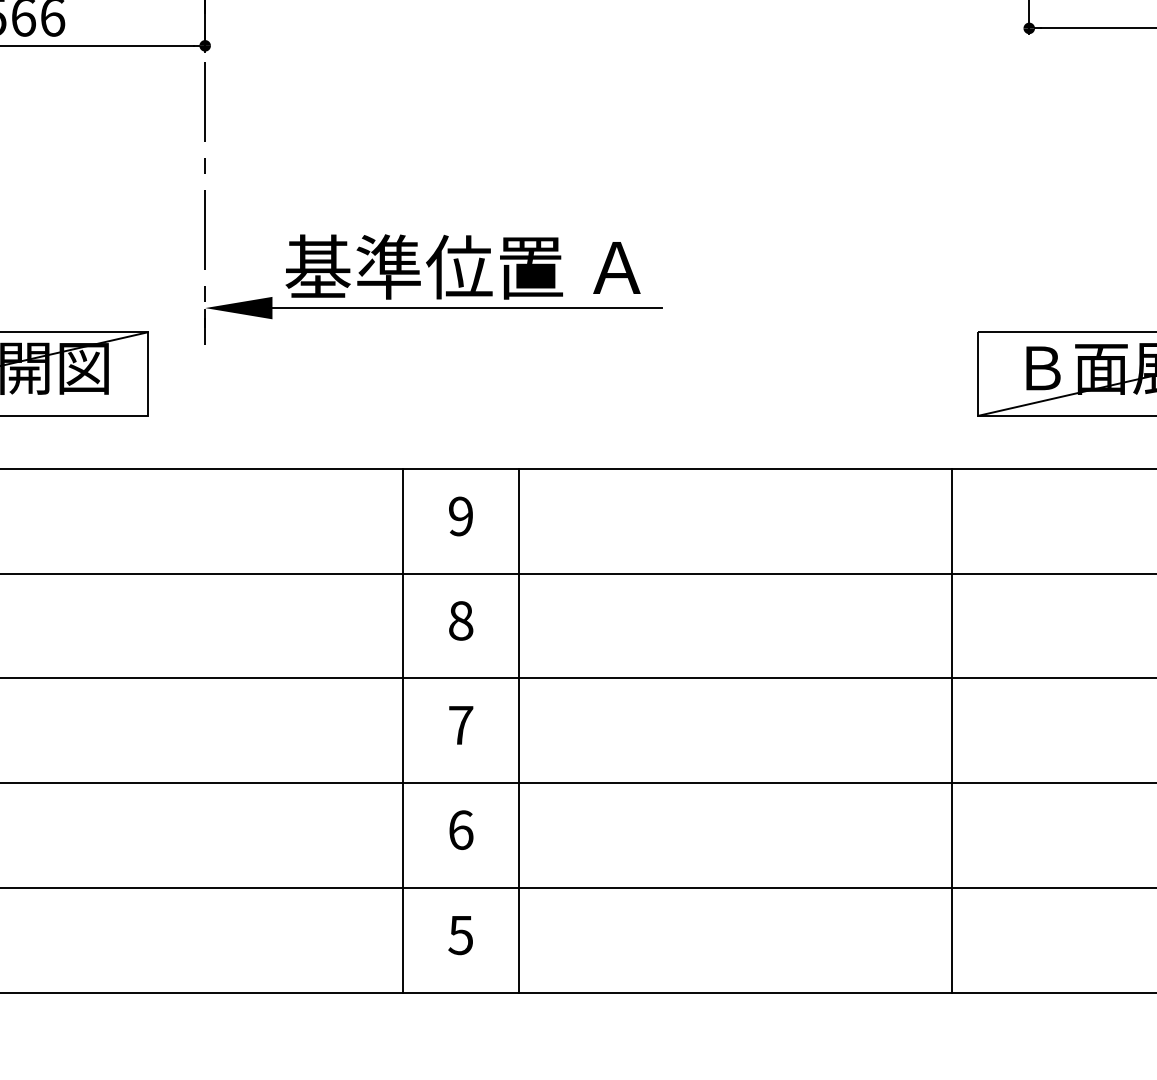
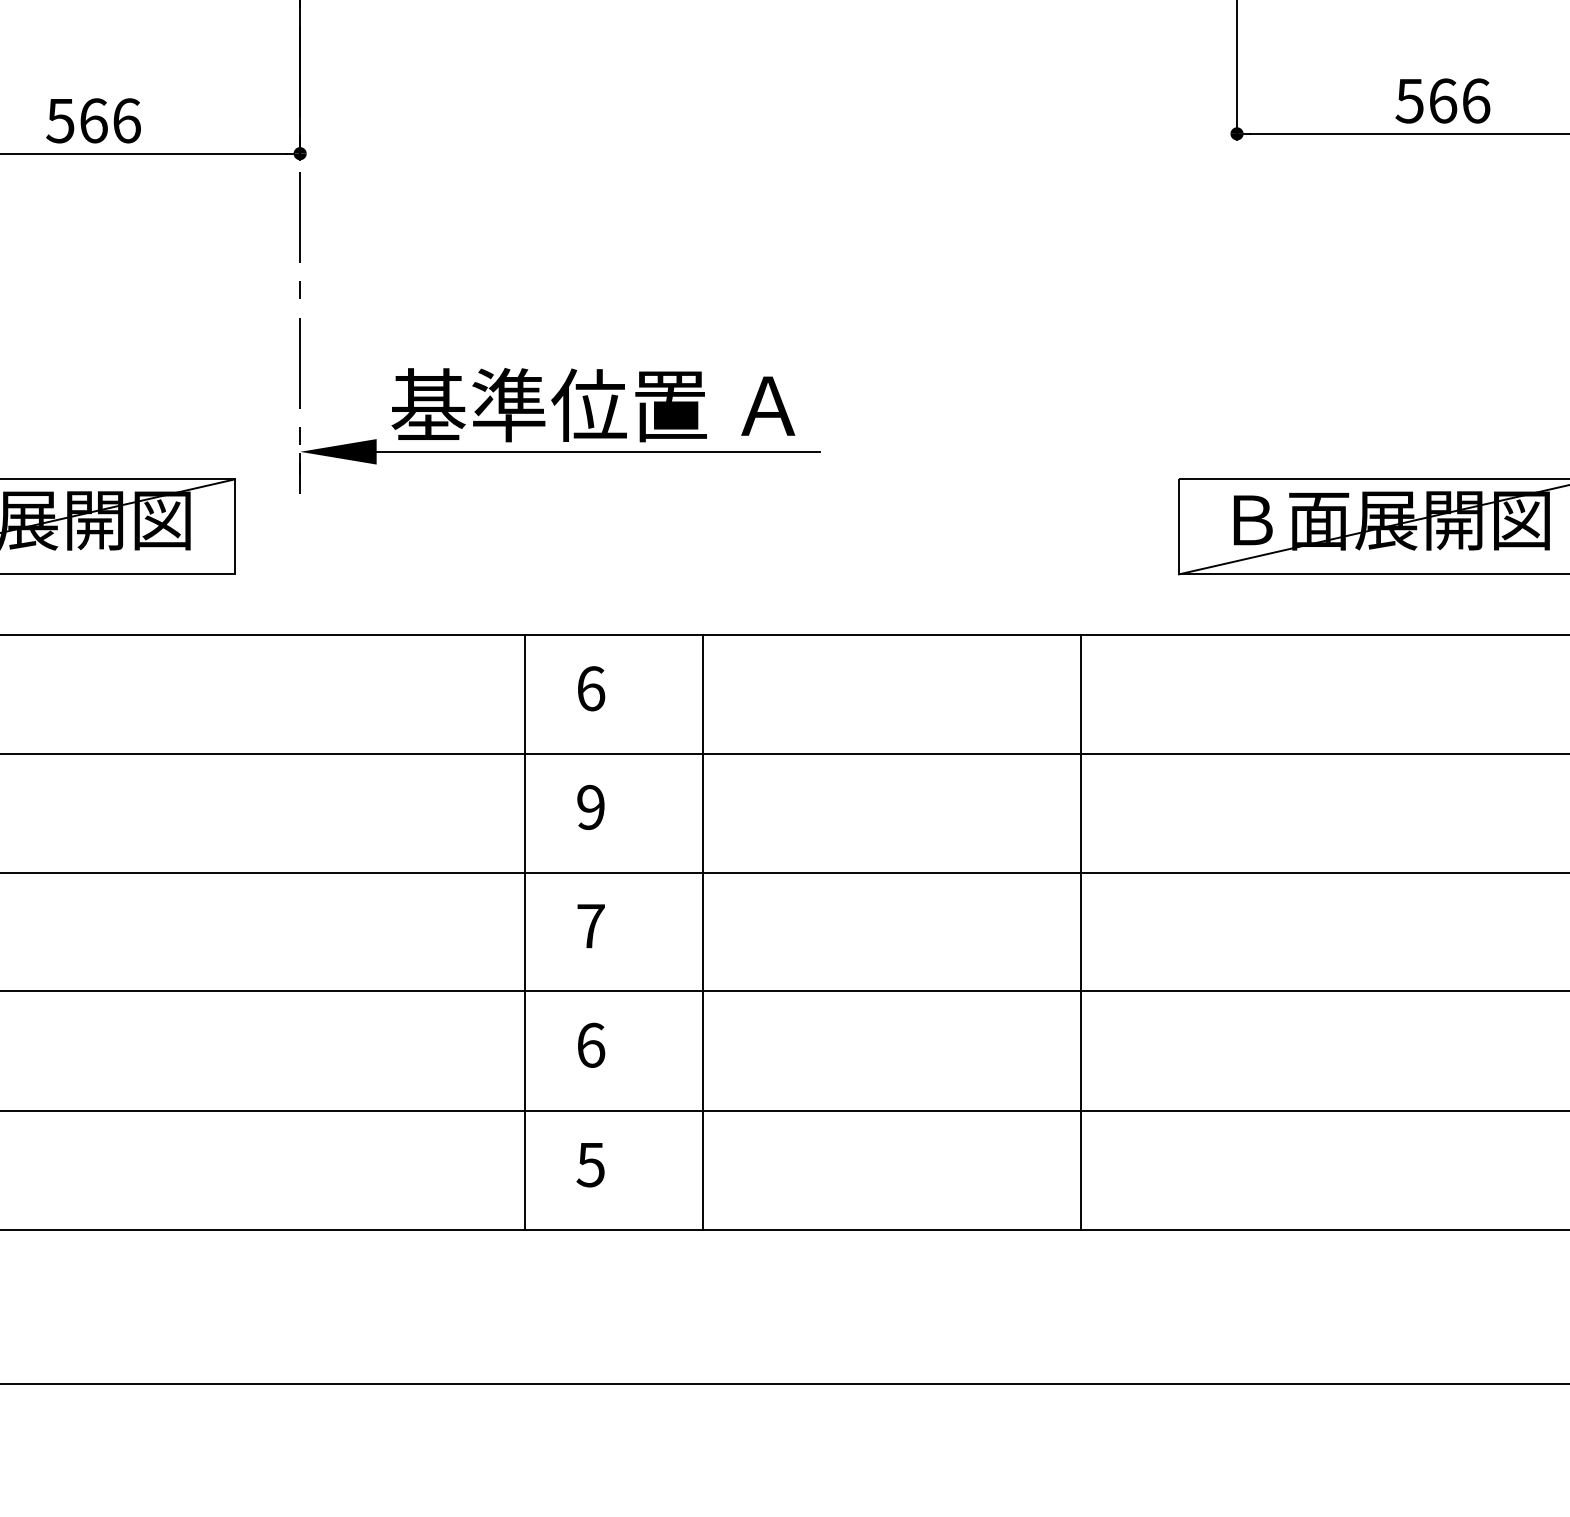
text: (461, 516) -> (591, 688), 9 -> 6
text: (460, 620) -> (590, 807), 8 -> 9
line: (519, 730) -> (703, 932), moved
line: (951, 730) -> (1080, 932), moved

